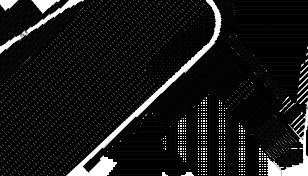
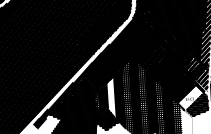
hatch: (182, 139) -> (111, 97), removed
hatch: (281, 145) -> (190, 97), removed

